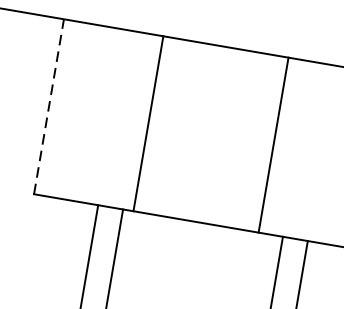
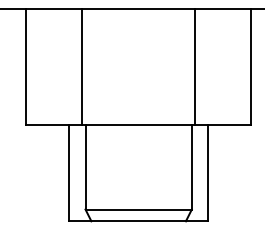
line: (49, 106) -> (26, 66), dashed -> solid
line: (148, 123) -> (82, 66), moved
line: (273, 144) -> (194, 66), moved

